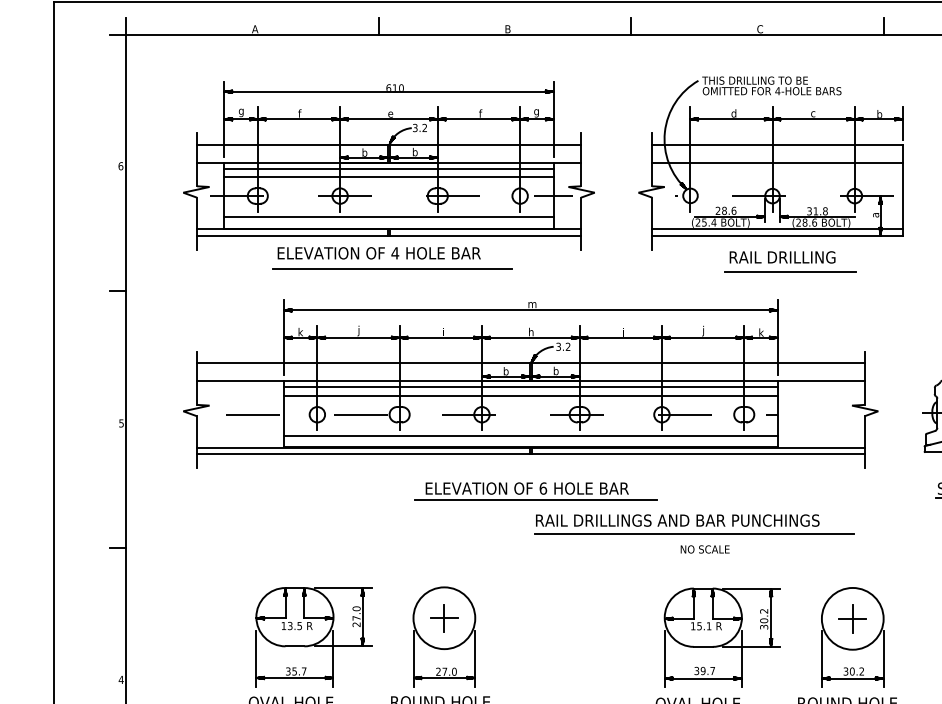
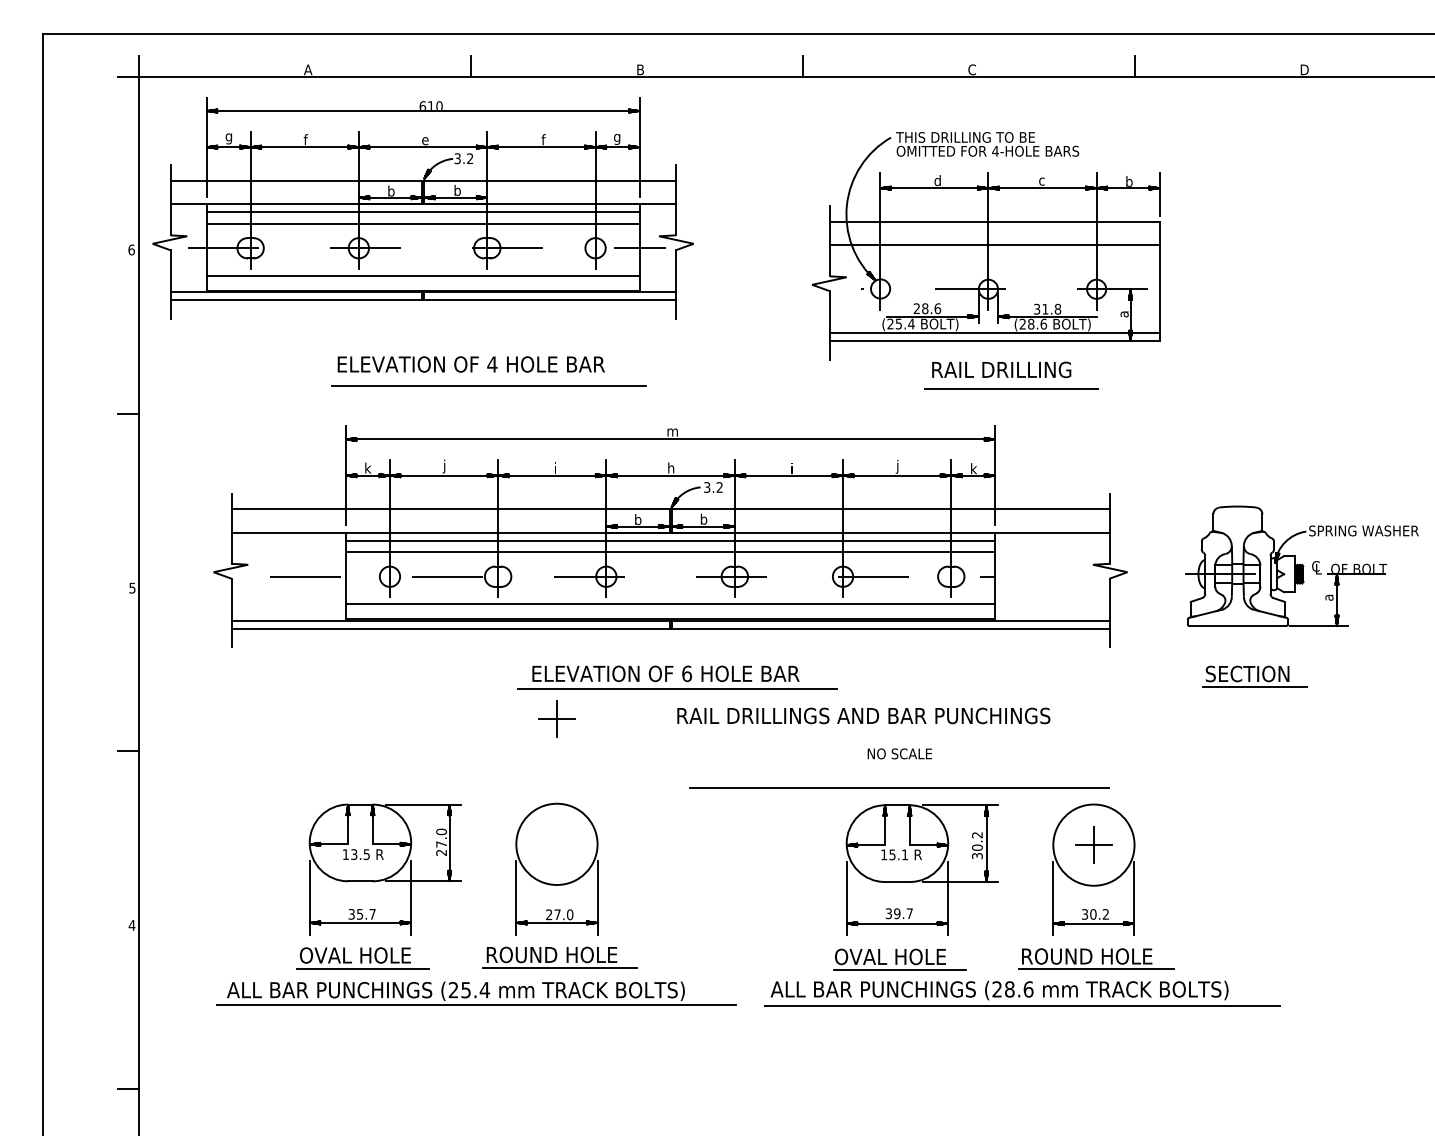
part: (388, 165) -> (422, 208), moved
line: (694, 533) -> (899, 787), moved
part: (444, 617) -> (556, 718), moved

